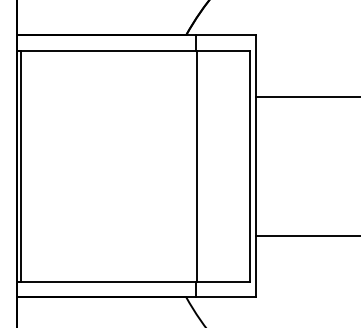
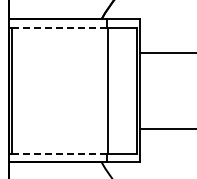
line: (105, 50) -> (57, 27), solid -> dashed
line: (105, 281) -> (57, 153), solid -> dashed

